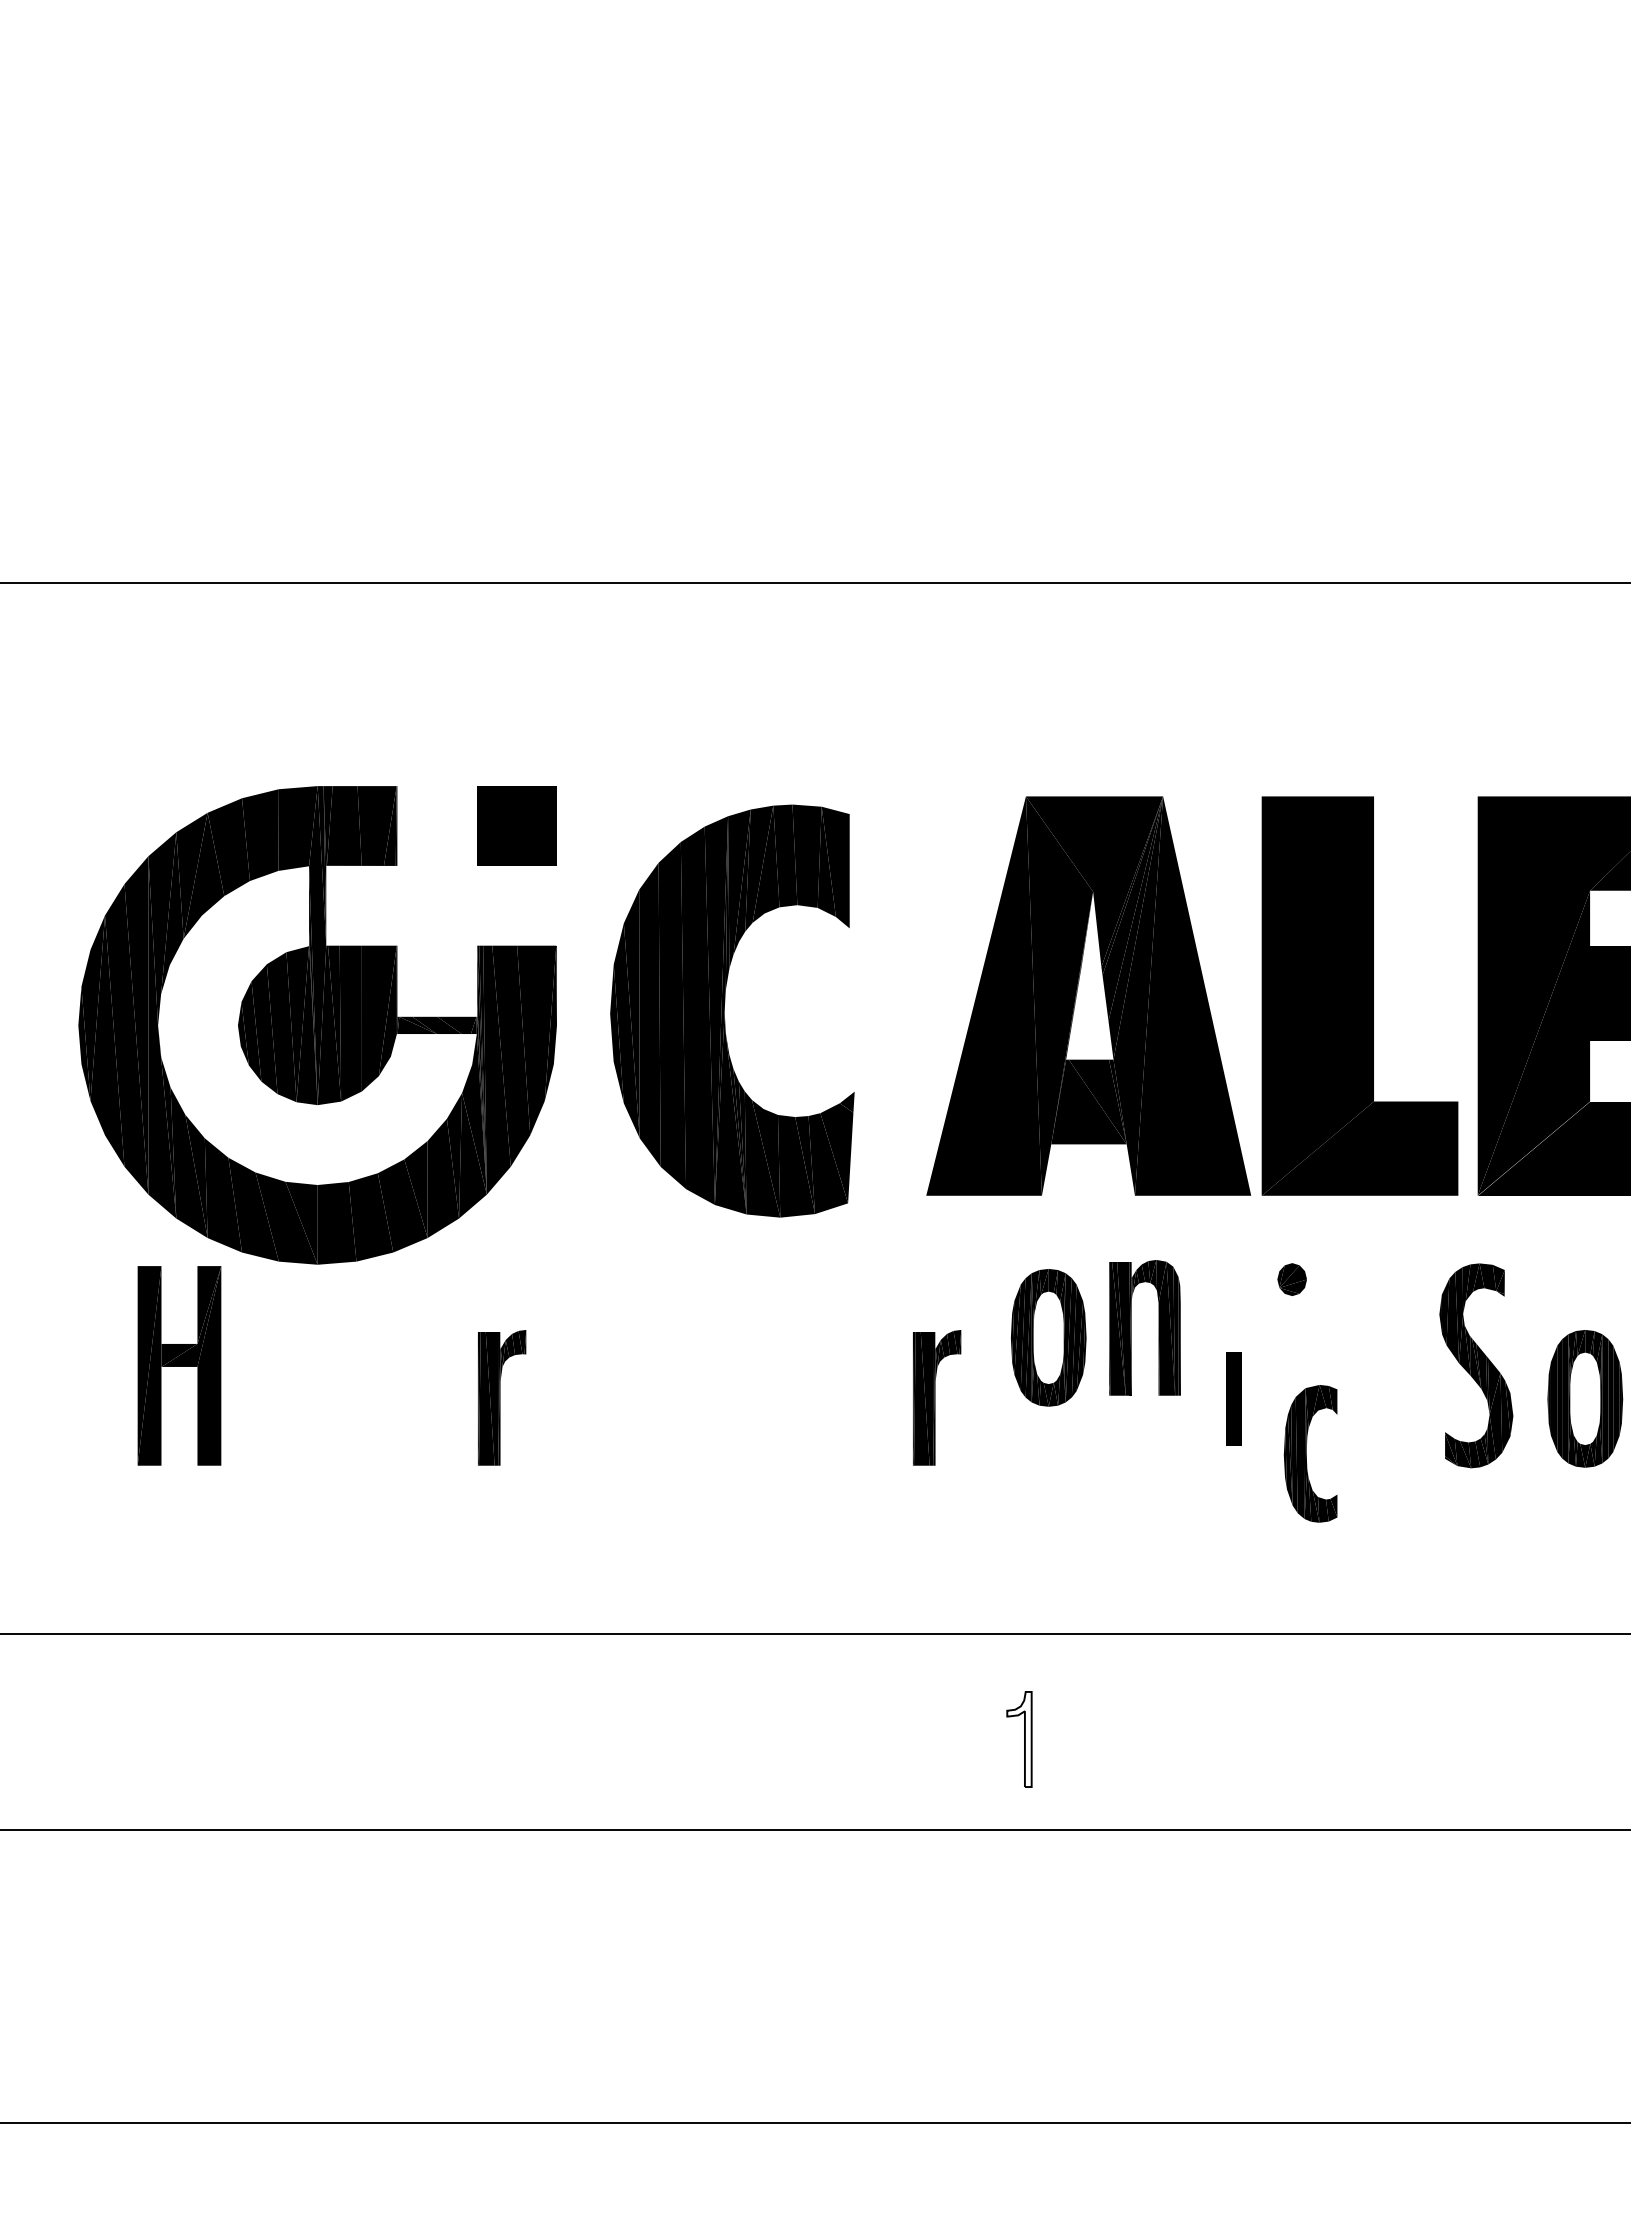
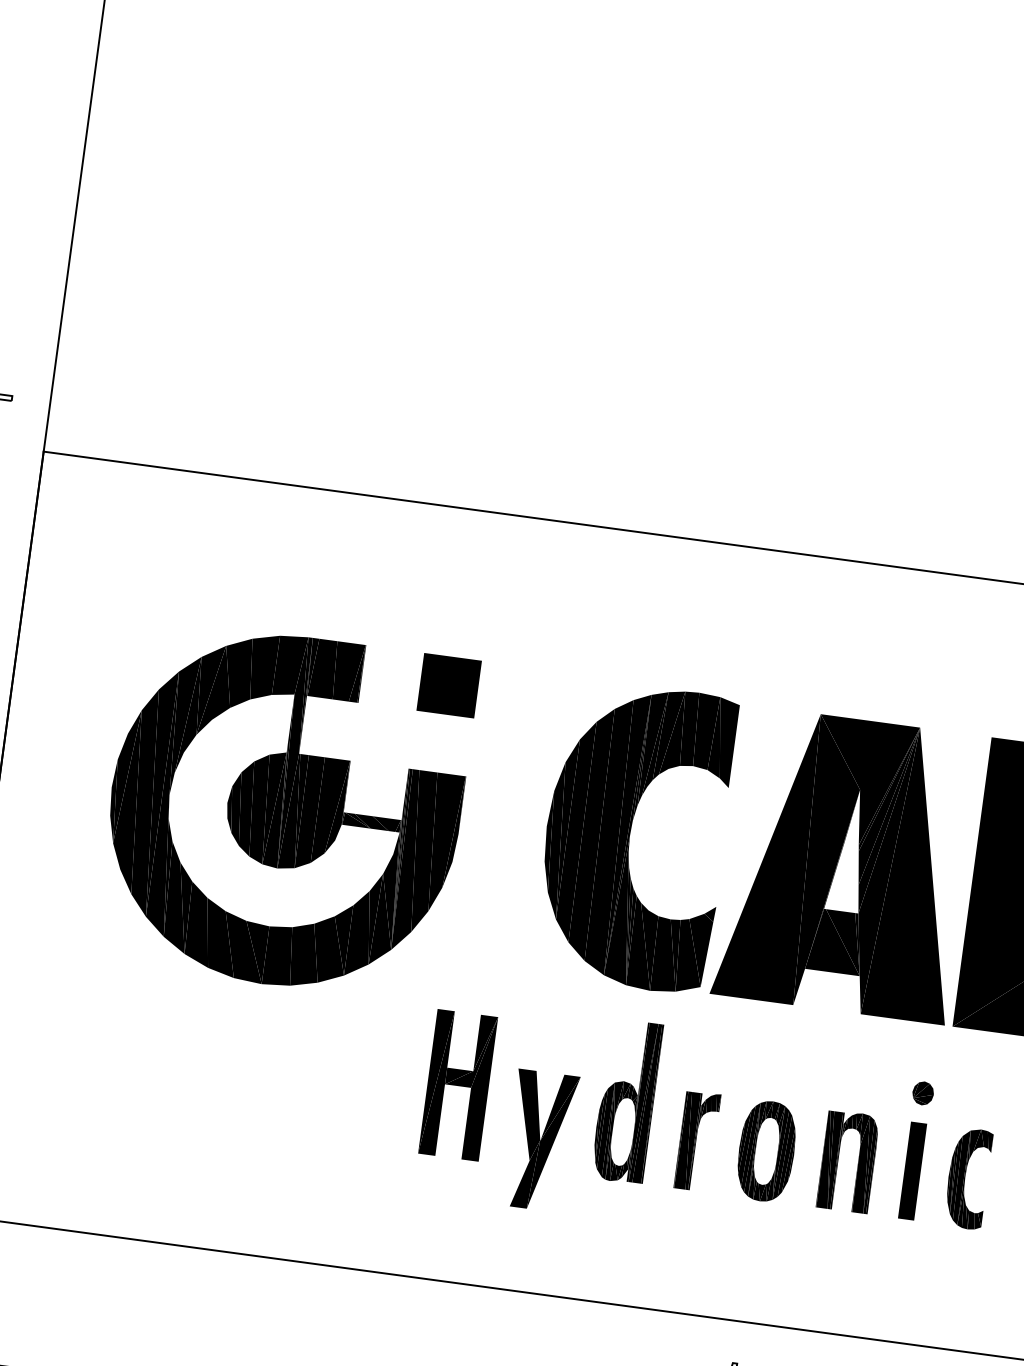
part: (724, 1010) -> (629, 835), moved
part: (1291, 1279) -> (922, 1093), moved
part: (1131, 1327) -> (838, 1160), moved
part: (1048, 1337) -> (766, 1151), moved
part: (833, 1356) -> (626, 1101), added
part: (179, 1365) -> (458, 1085), moved
part: (502, 1397) -> (382, 1098), removed
part: (1233, 1398) -> (912, 1170), size x1.43
part: (723, 1426) -> (539, 1141), added
part: (1310, 1453) -> (967, 1178), moved

